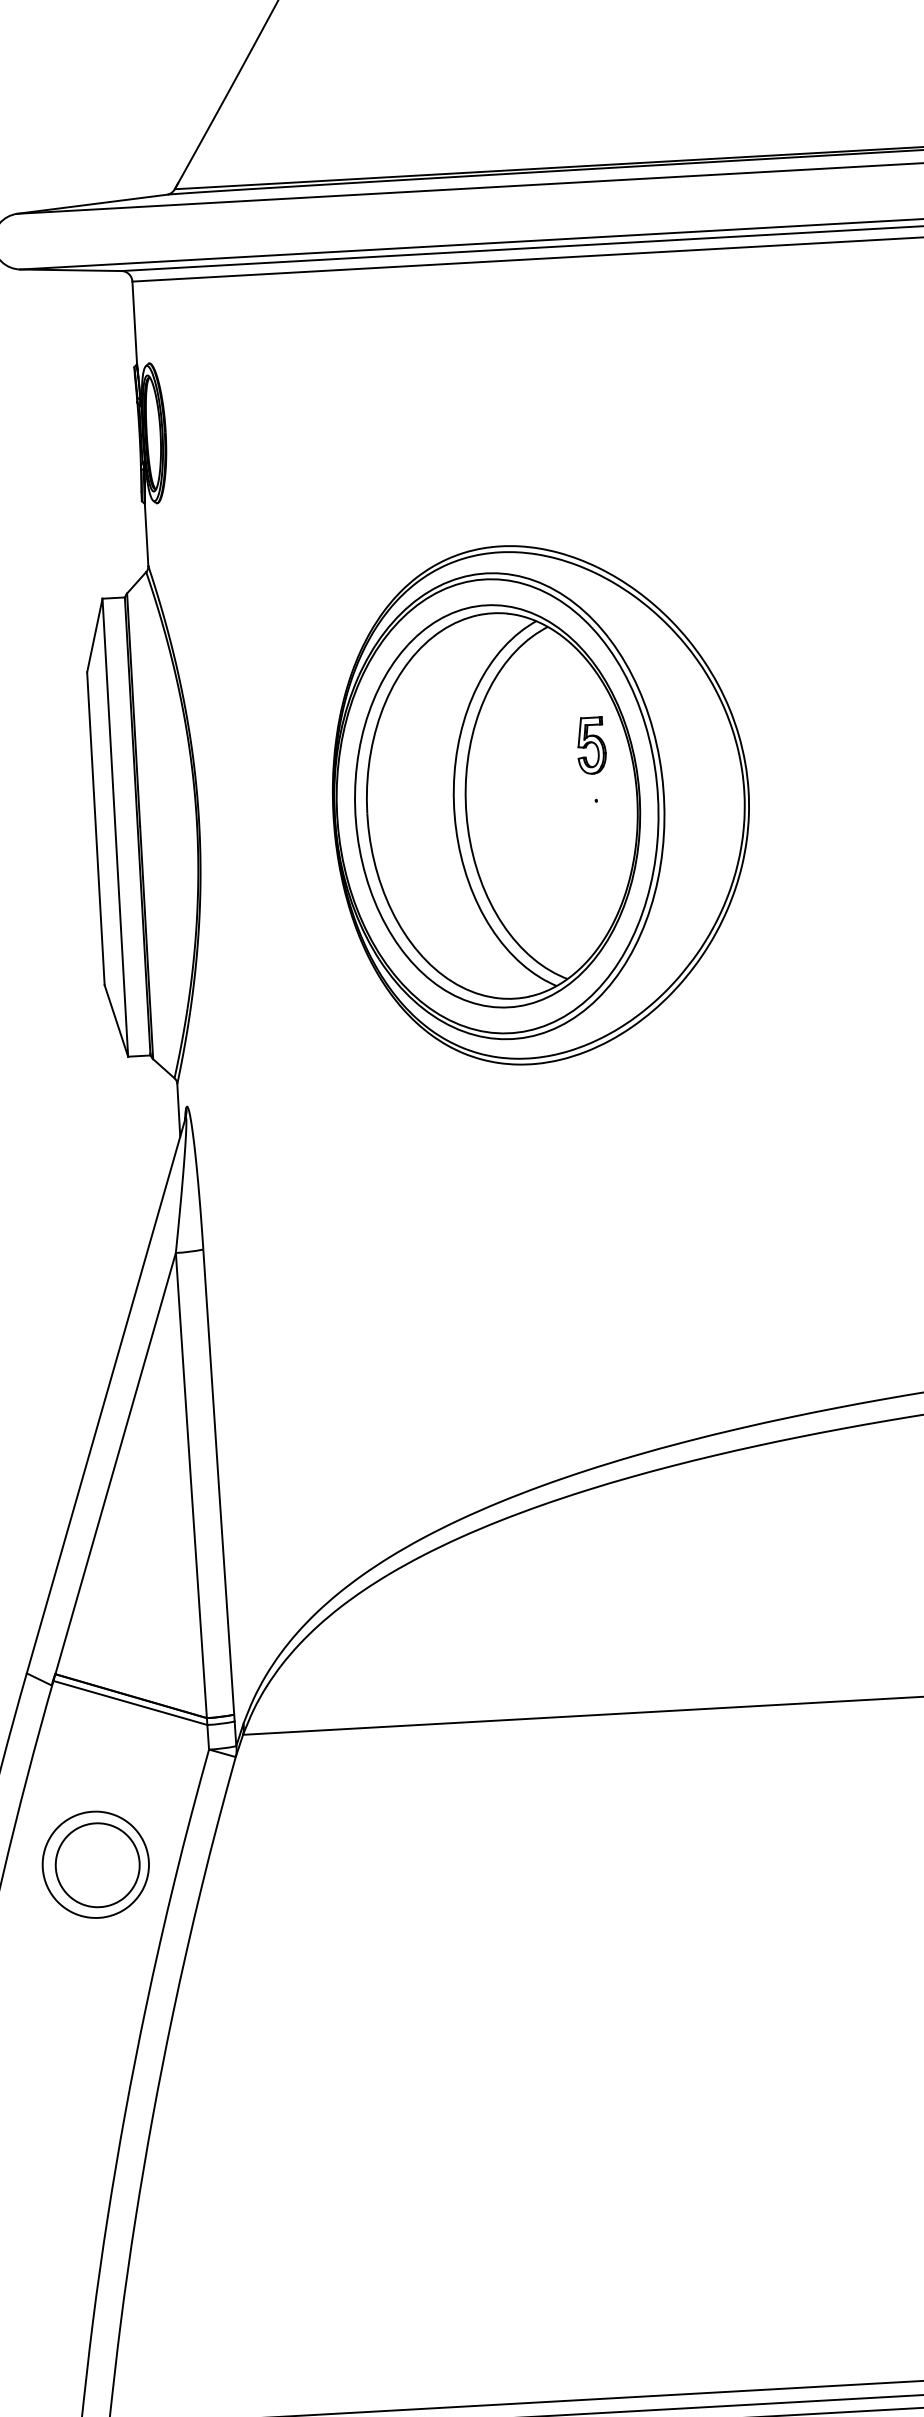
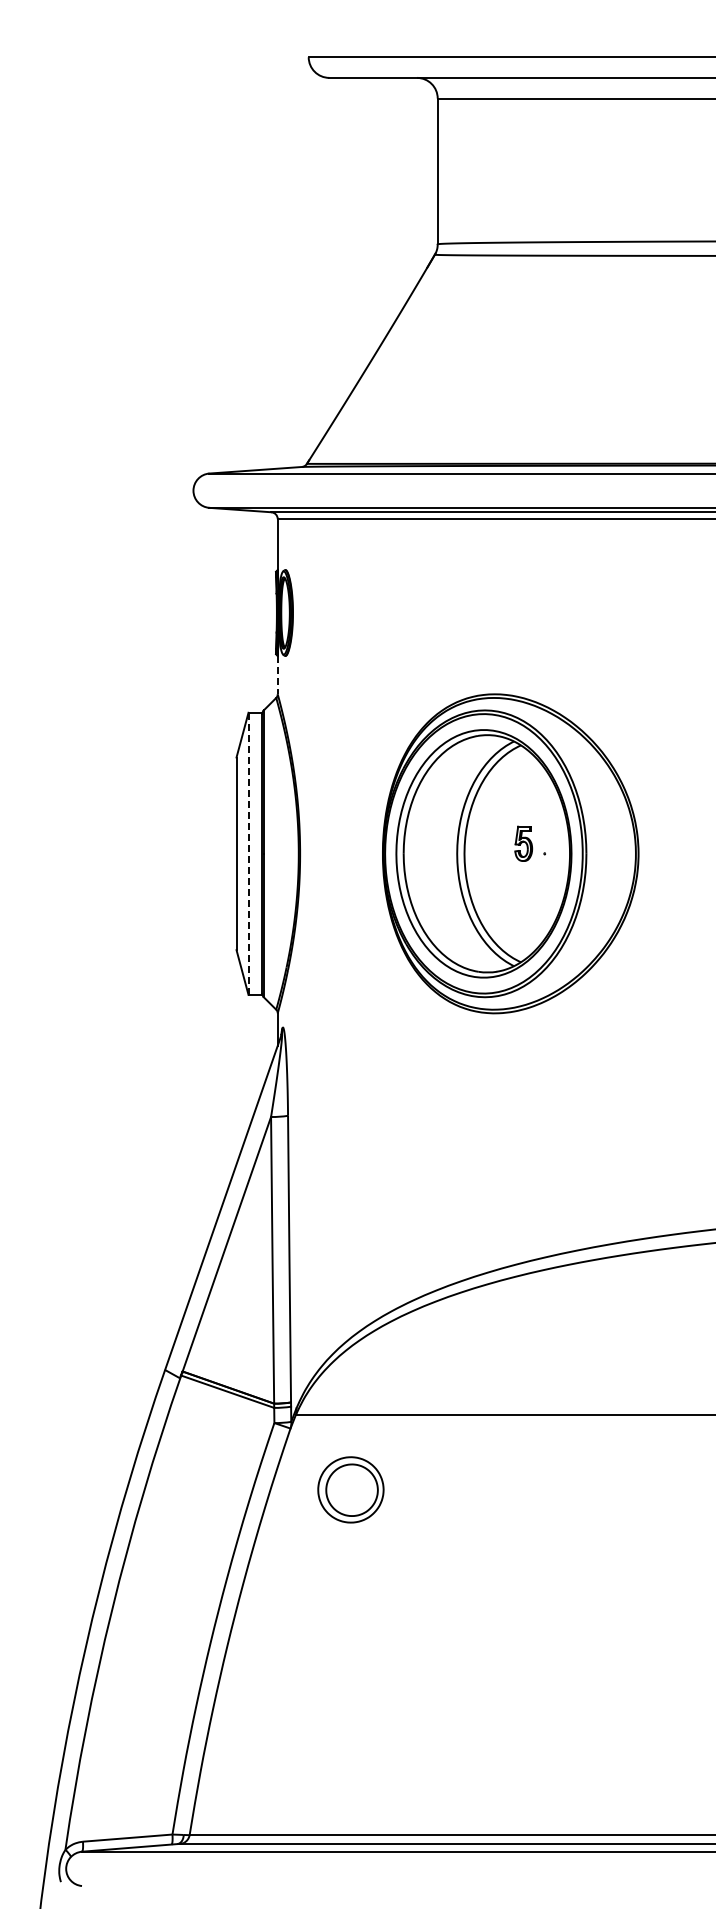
line: (146, 535) -> (277, 675), solid -> dashed
part: (591, 745) -> (523, 843), moved
line: (115, 828) -> (248, 854), solid -> dashed
part: (95, 1864) -> (350, 1489), moved

